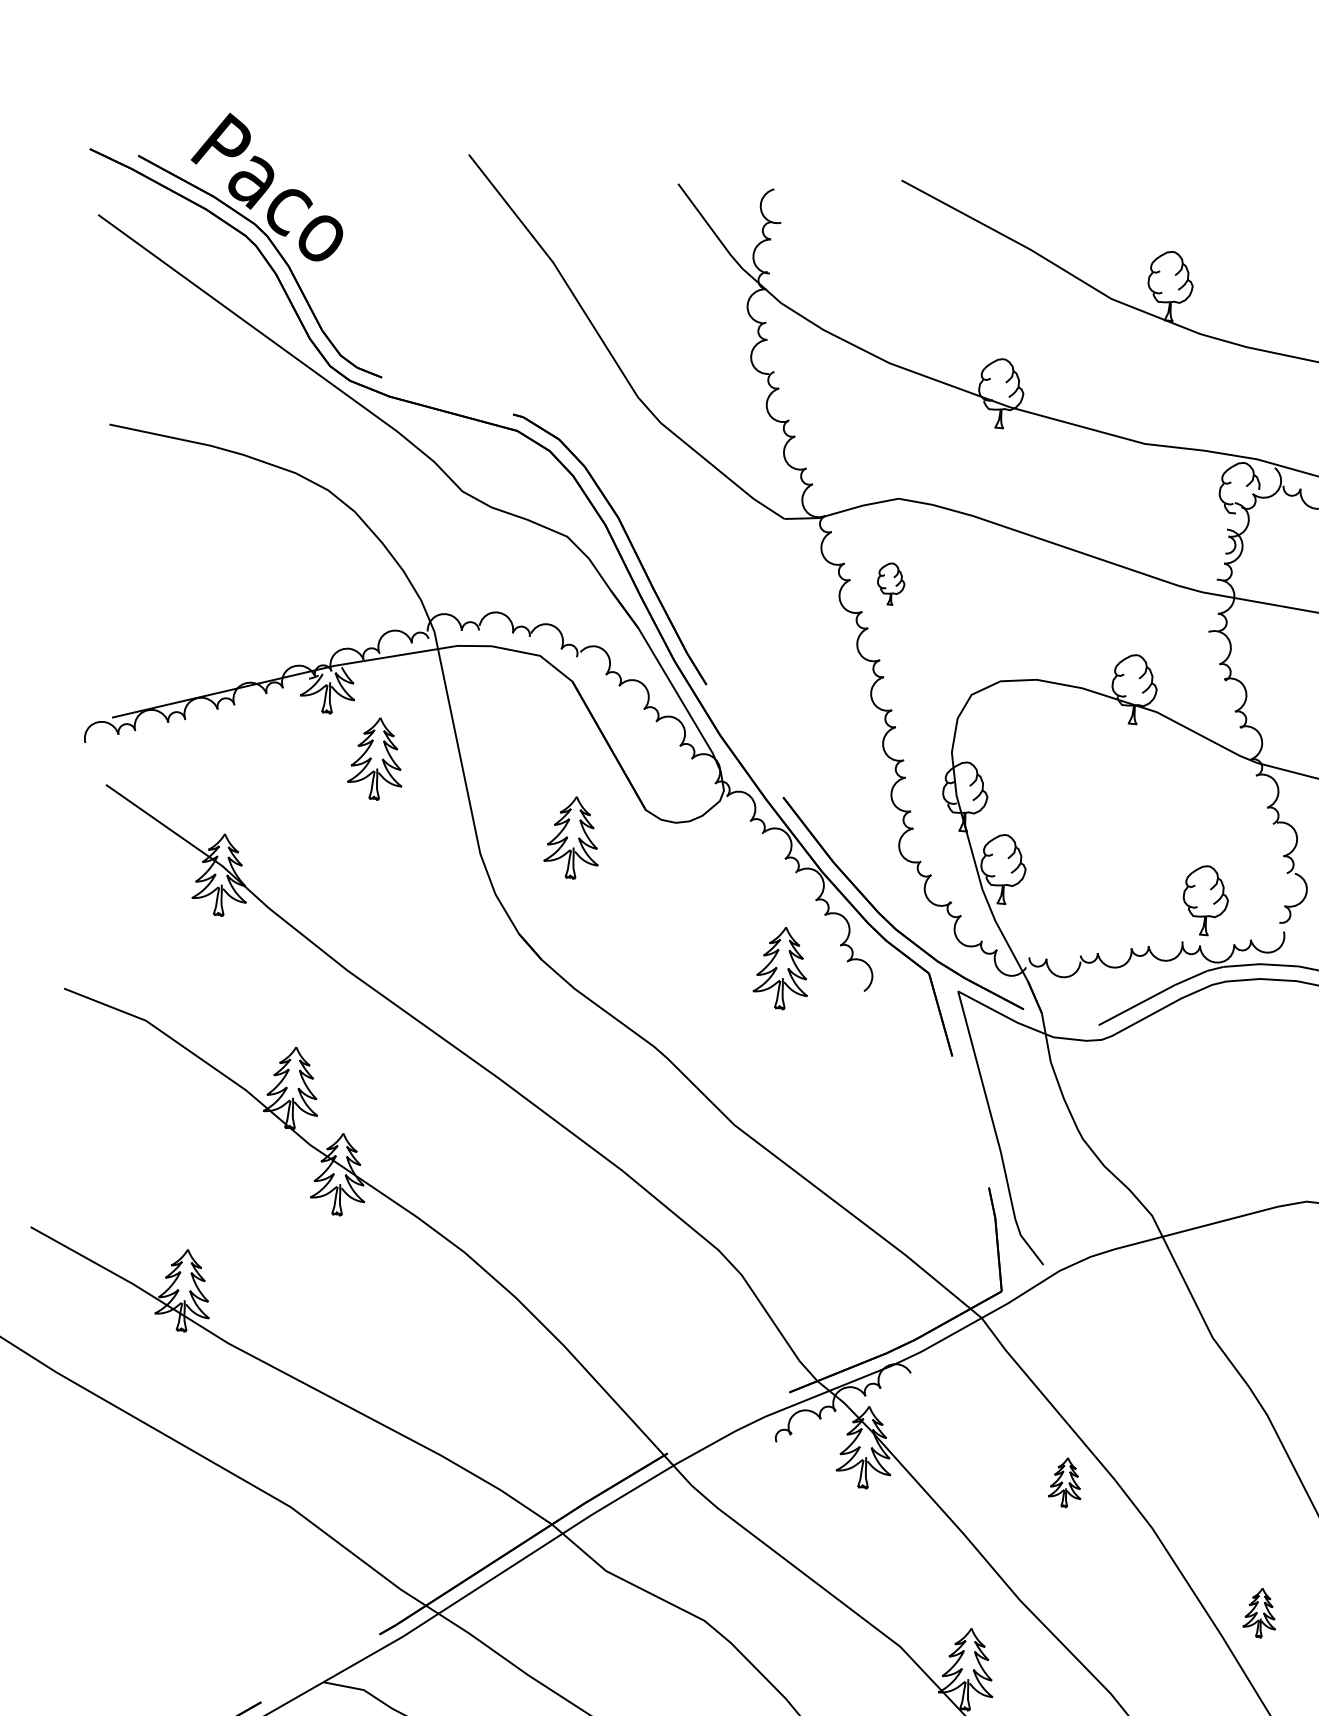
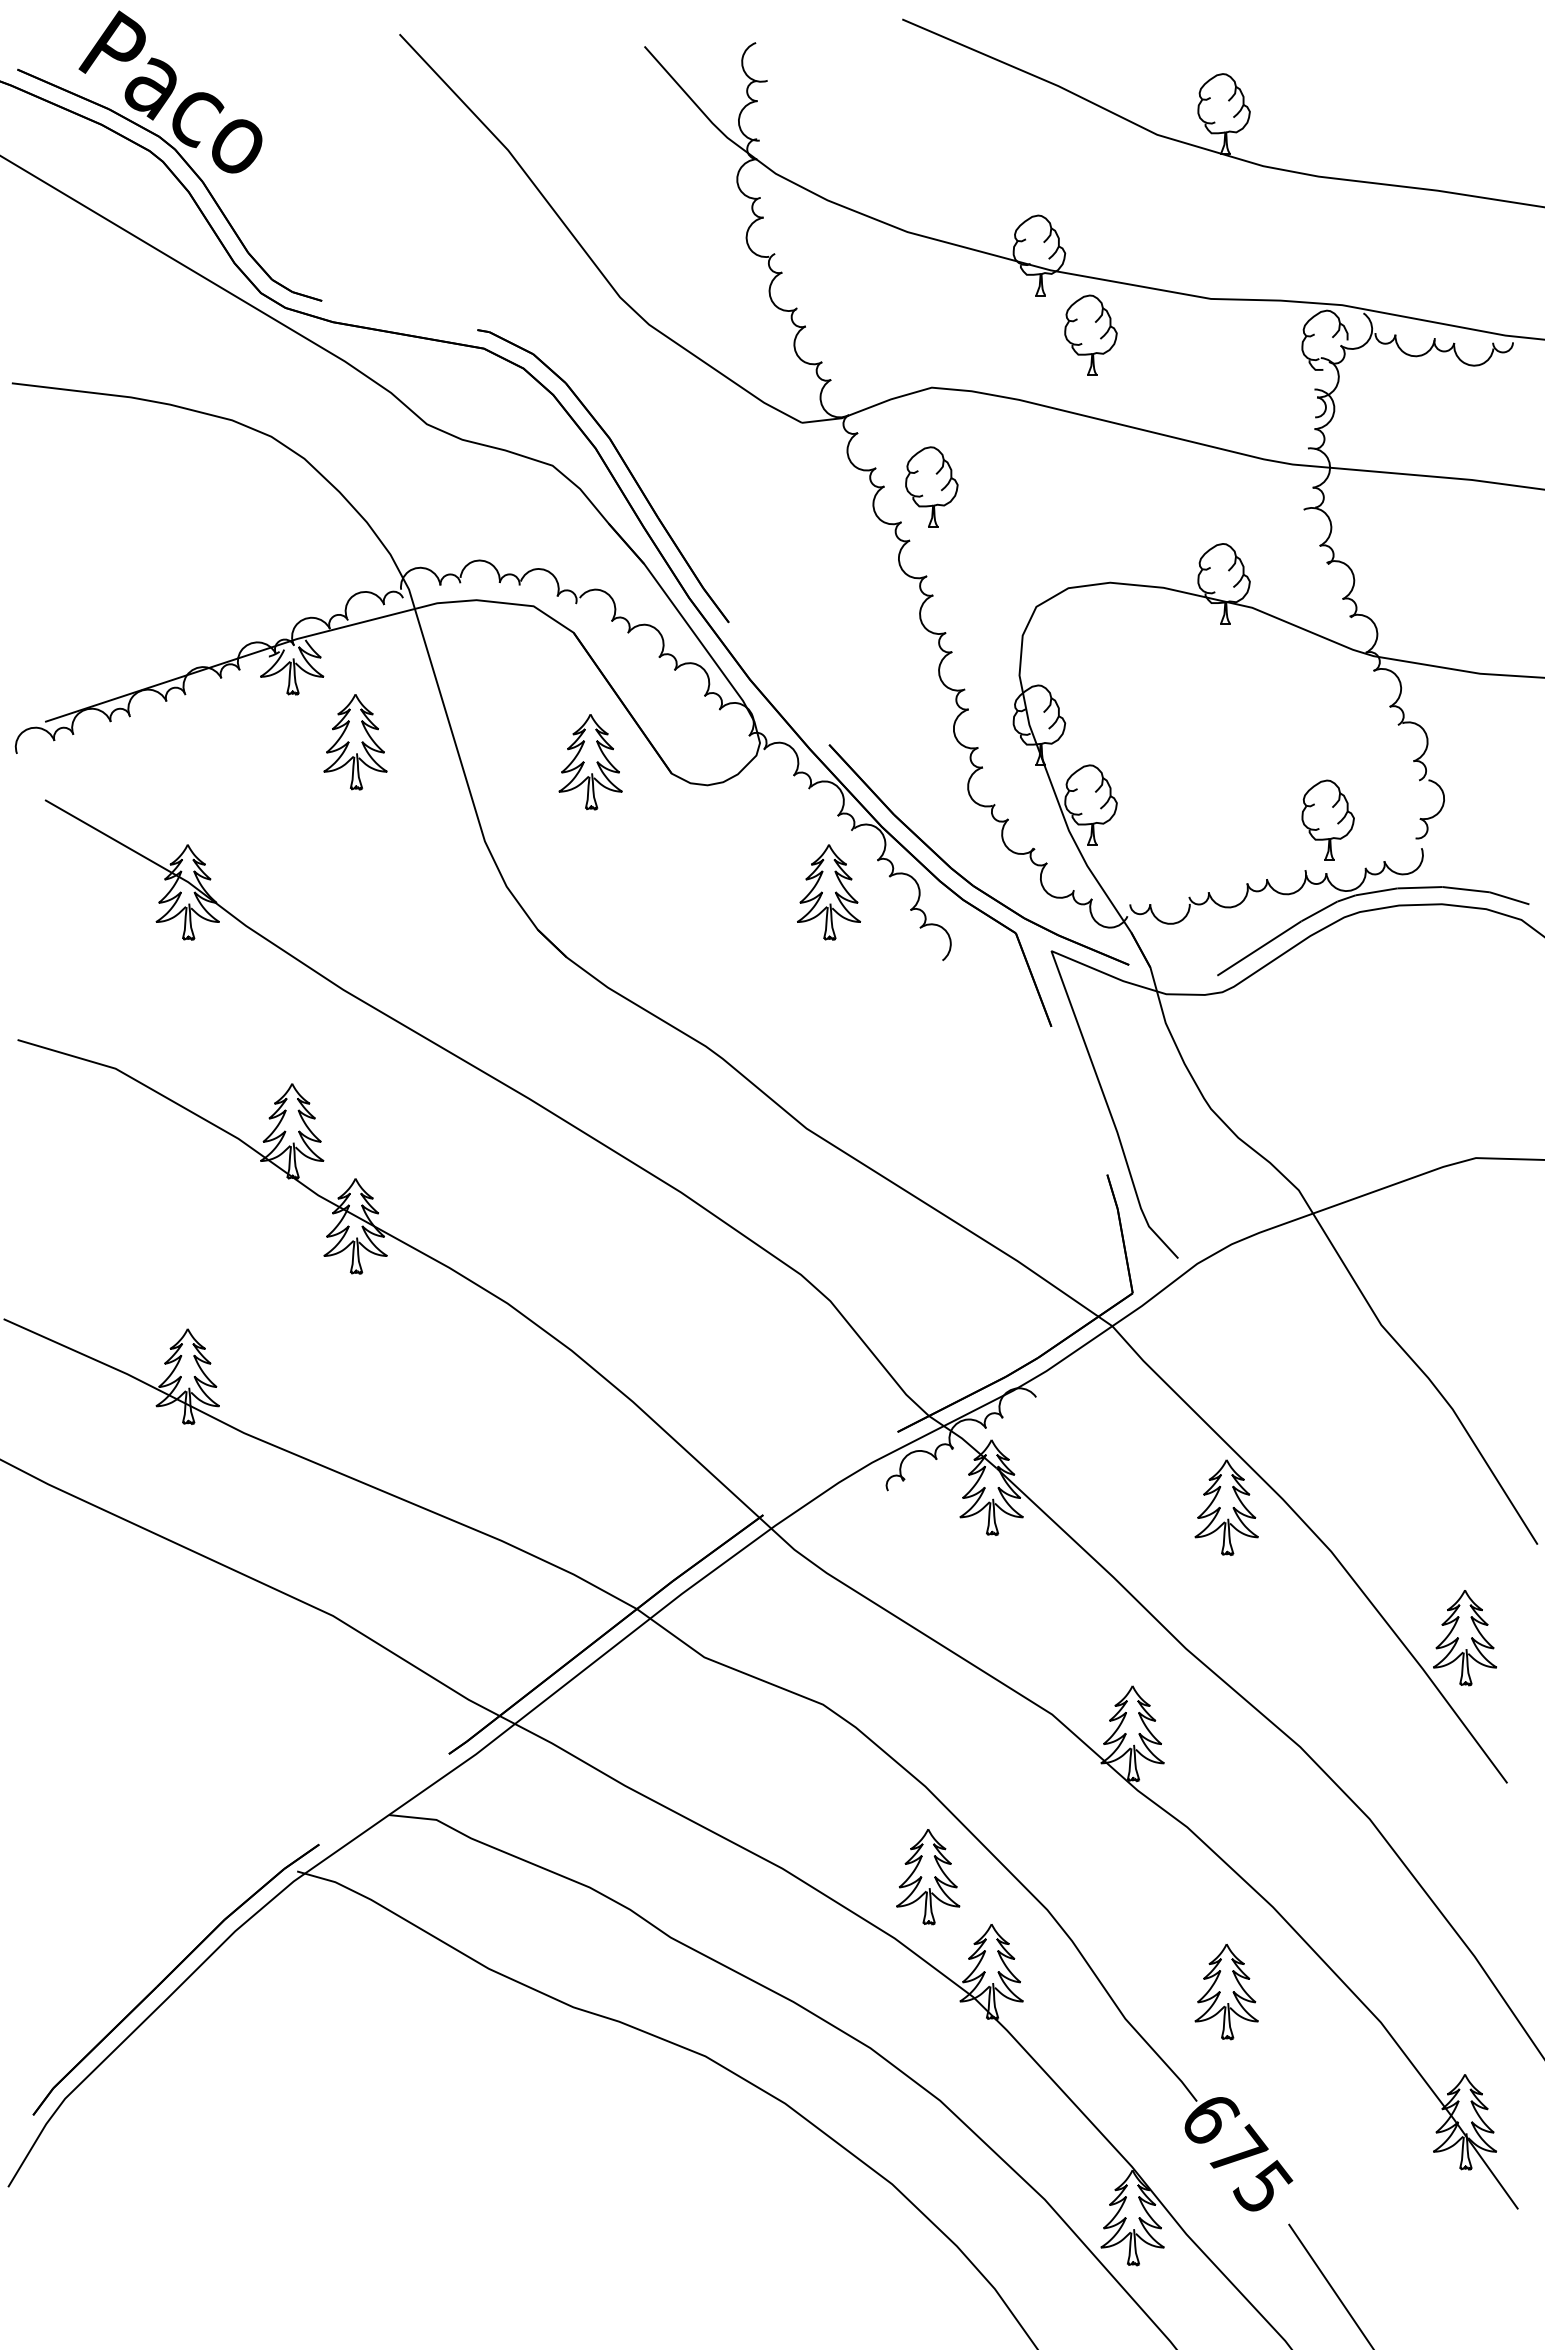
part: (1038, 465) -> (1090, 334), added
part: (890, 583) -> (931, 486), size x1.67
part: (573, 838) -> (590, 762), moved
part: (782, 968) -> (828, 892), moved
part: (1065, 1482) -> (1226, 1507), size x1.67
part: (1260, 1613) -> (1464, 1638), size x1.67

